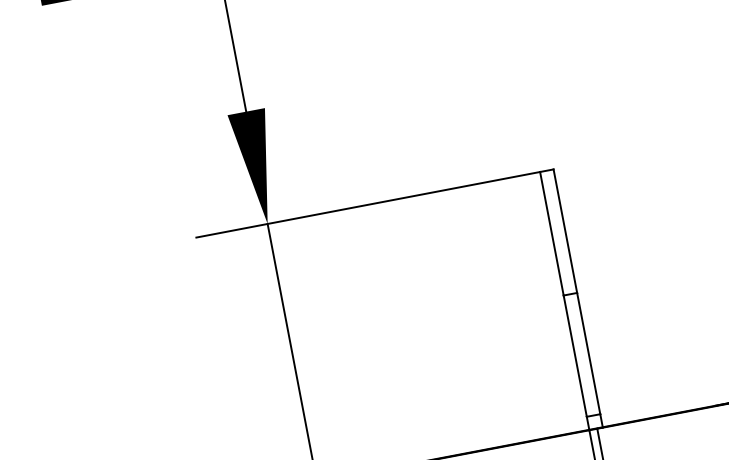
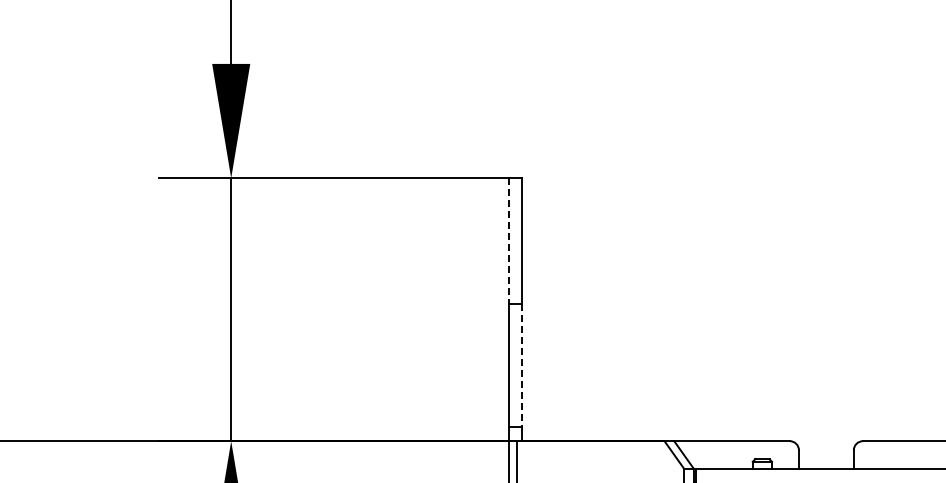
line: (551, 234) -> (508, 241), solid -> dashed
line: (588, 353) -> (522, 365), solid -> dashed

